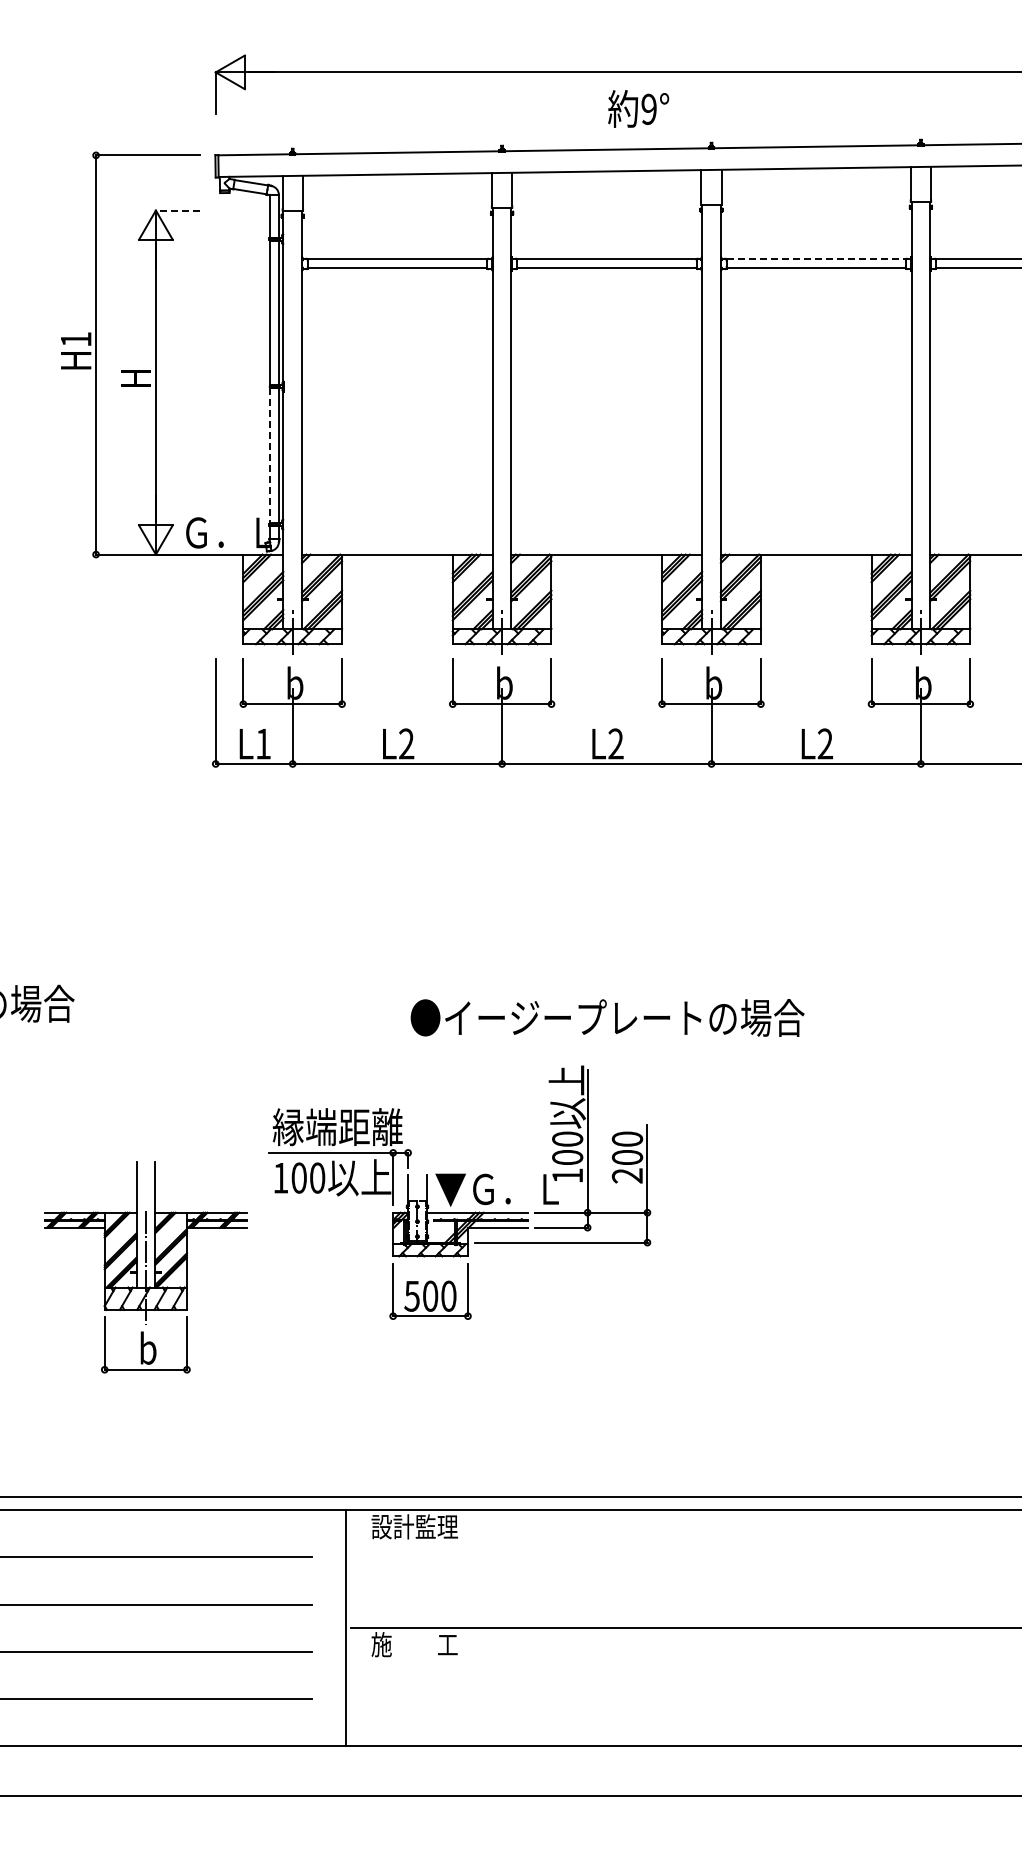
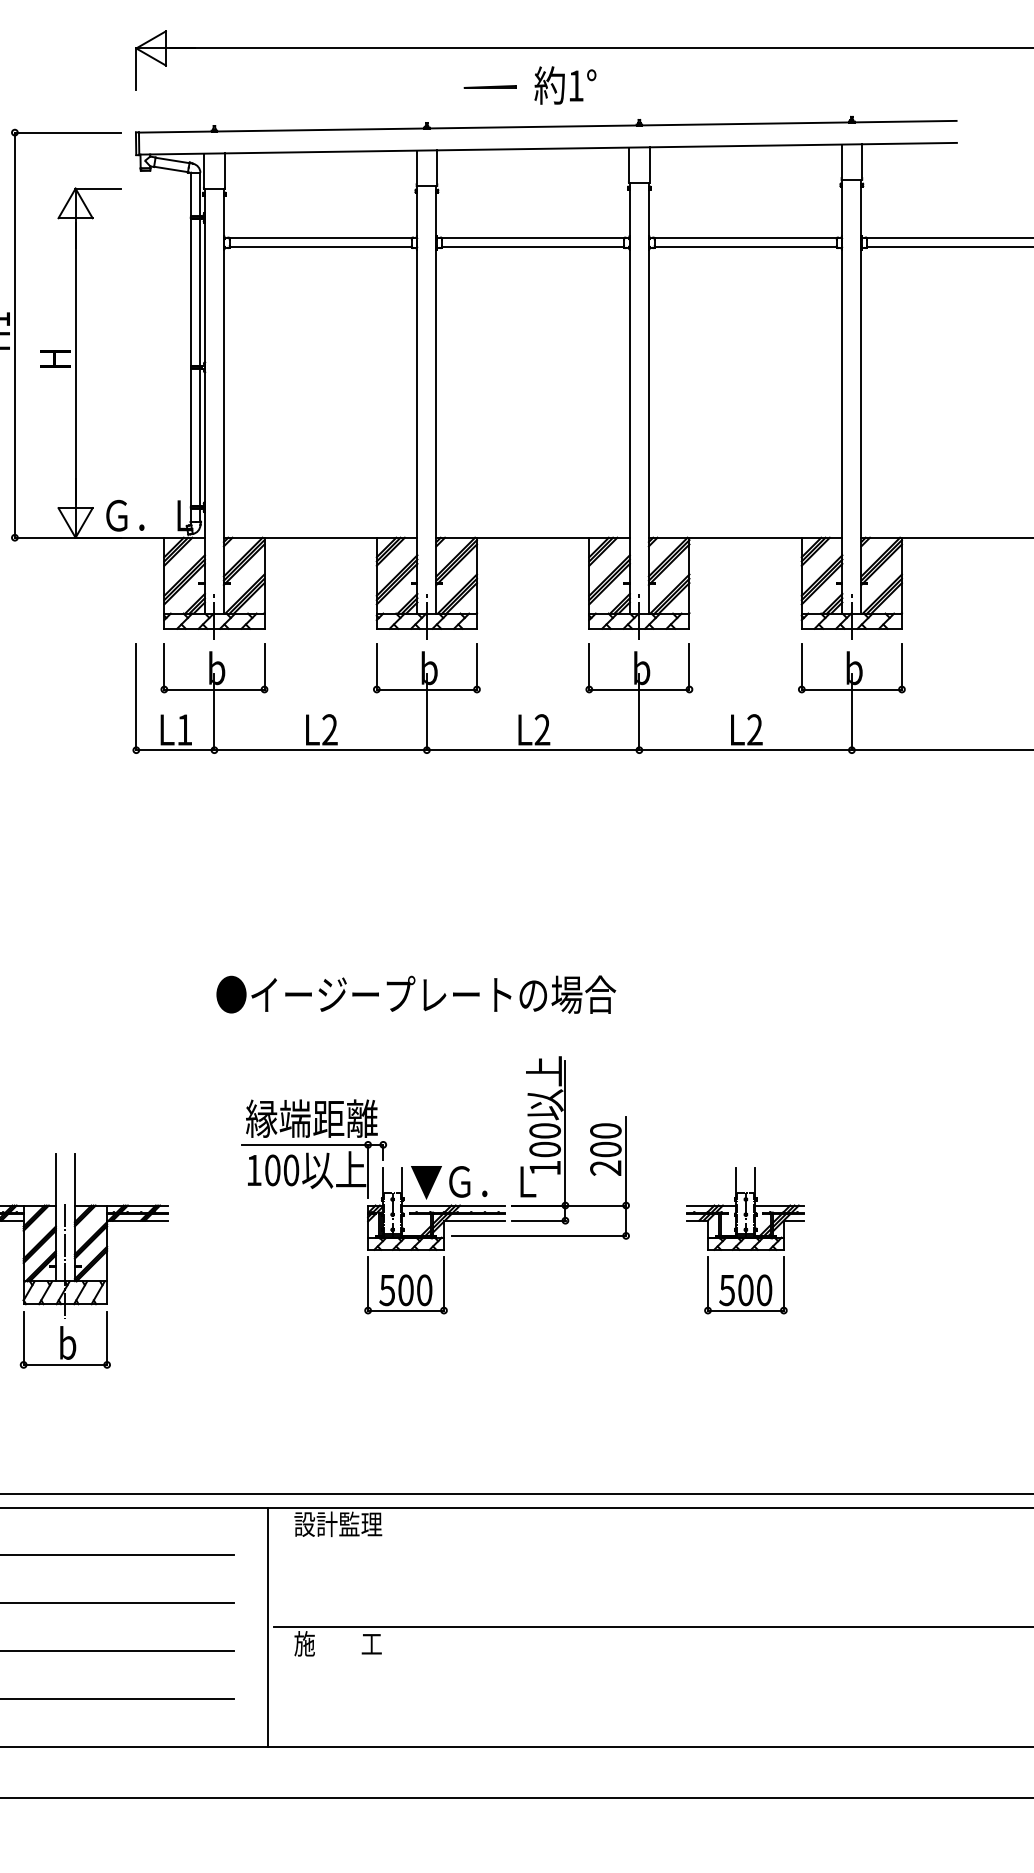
text: (648, 108) -> (575, 85), 9° -> 1°
line: (564, 110) -> (490, 87), added
line: (177, 210) -> (97, 188), dashed -> solid
line: (816, 259) -> (745, 238), dashed -> solid
line: (269, 455) -> (190, 437), dashed -> solid
text: (607, 1017) -> (416, 994), moved
part: (459, 1192) -> (435, 1185), moved
part: (816, 1246) -> (745, 1239), added

